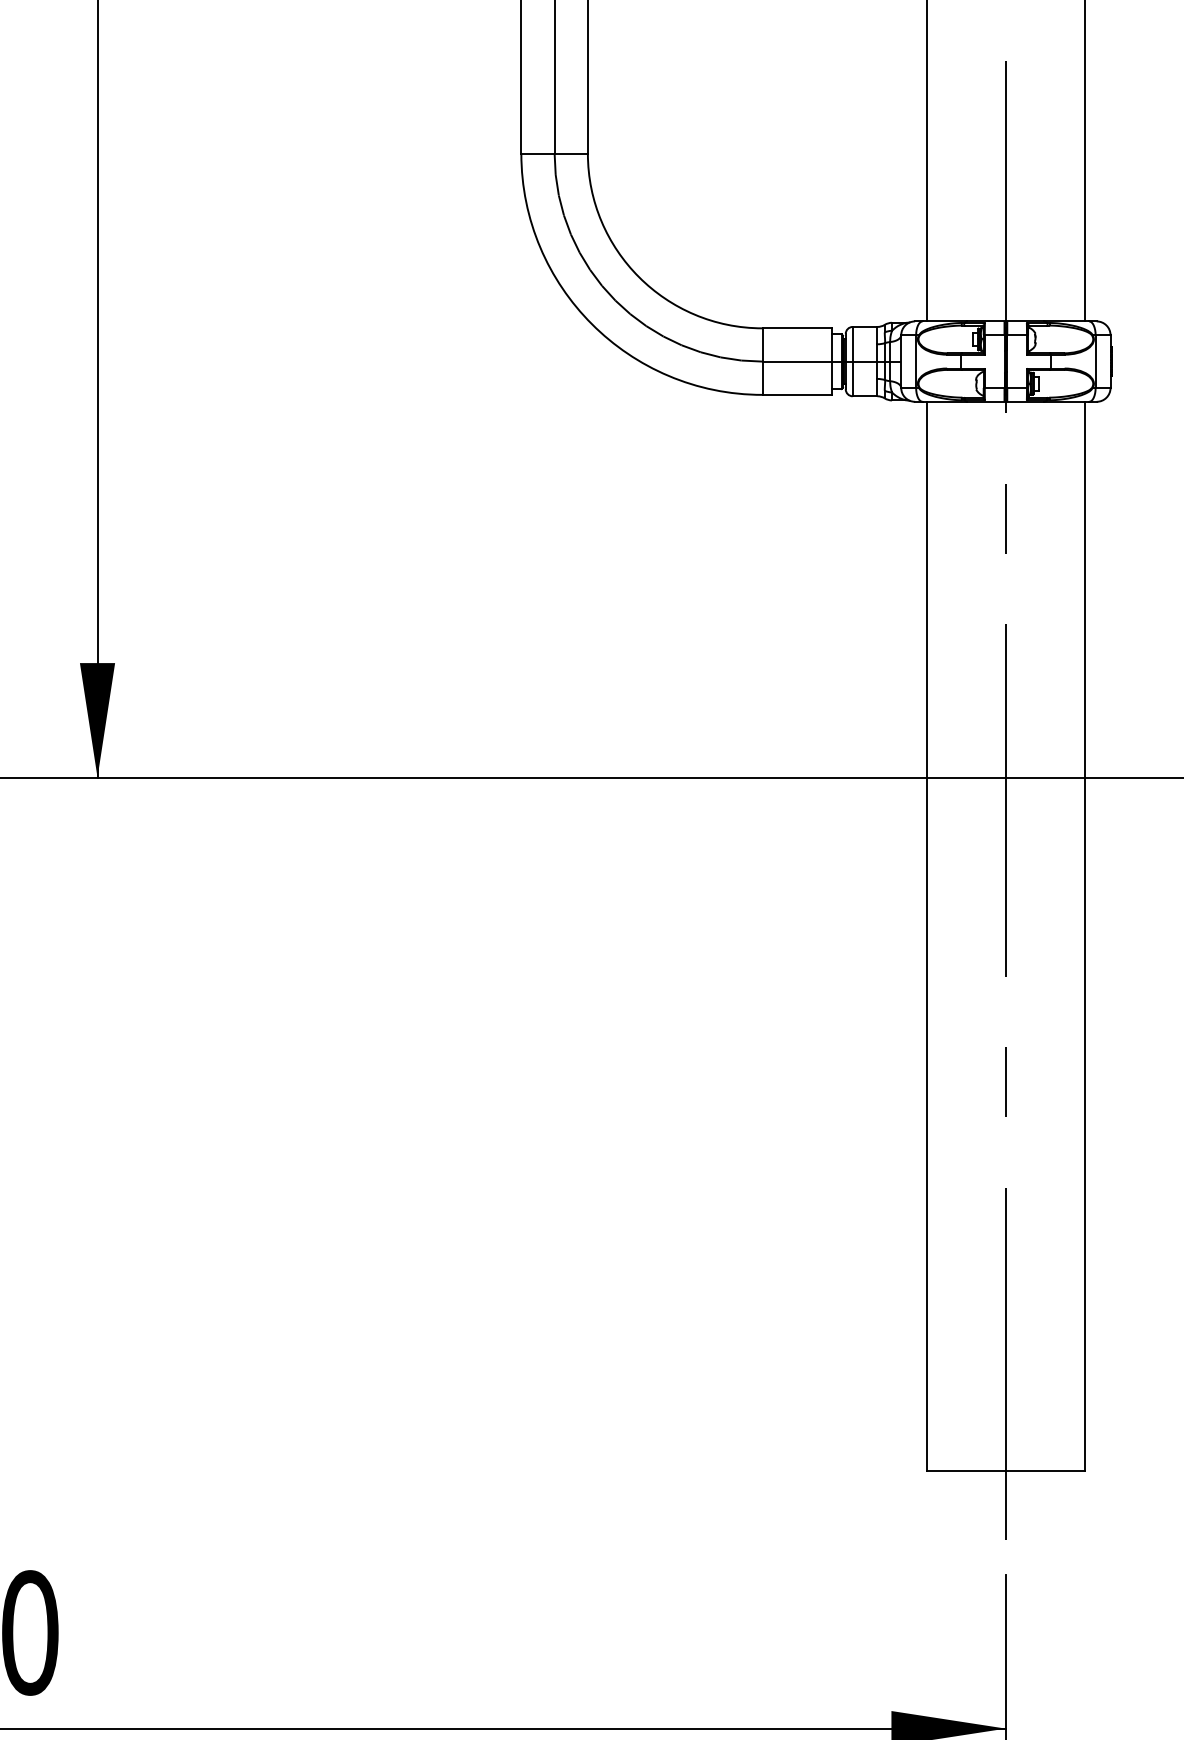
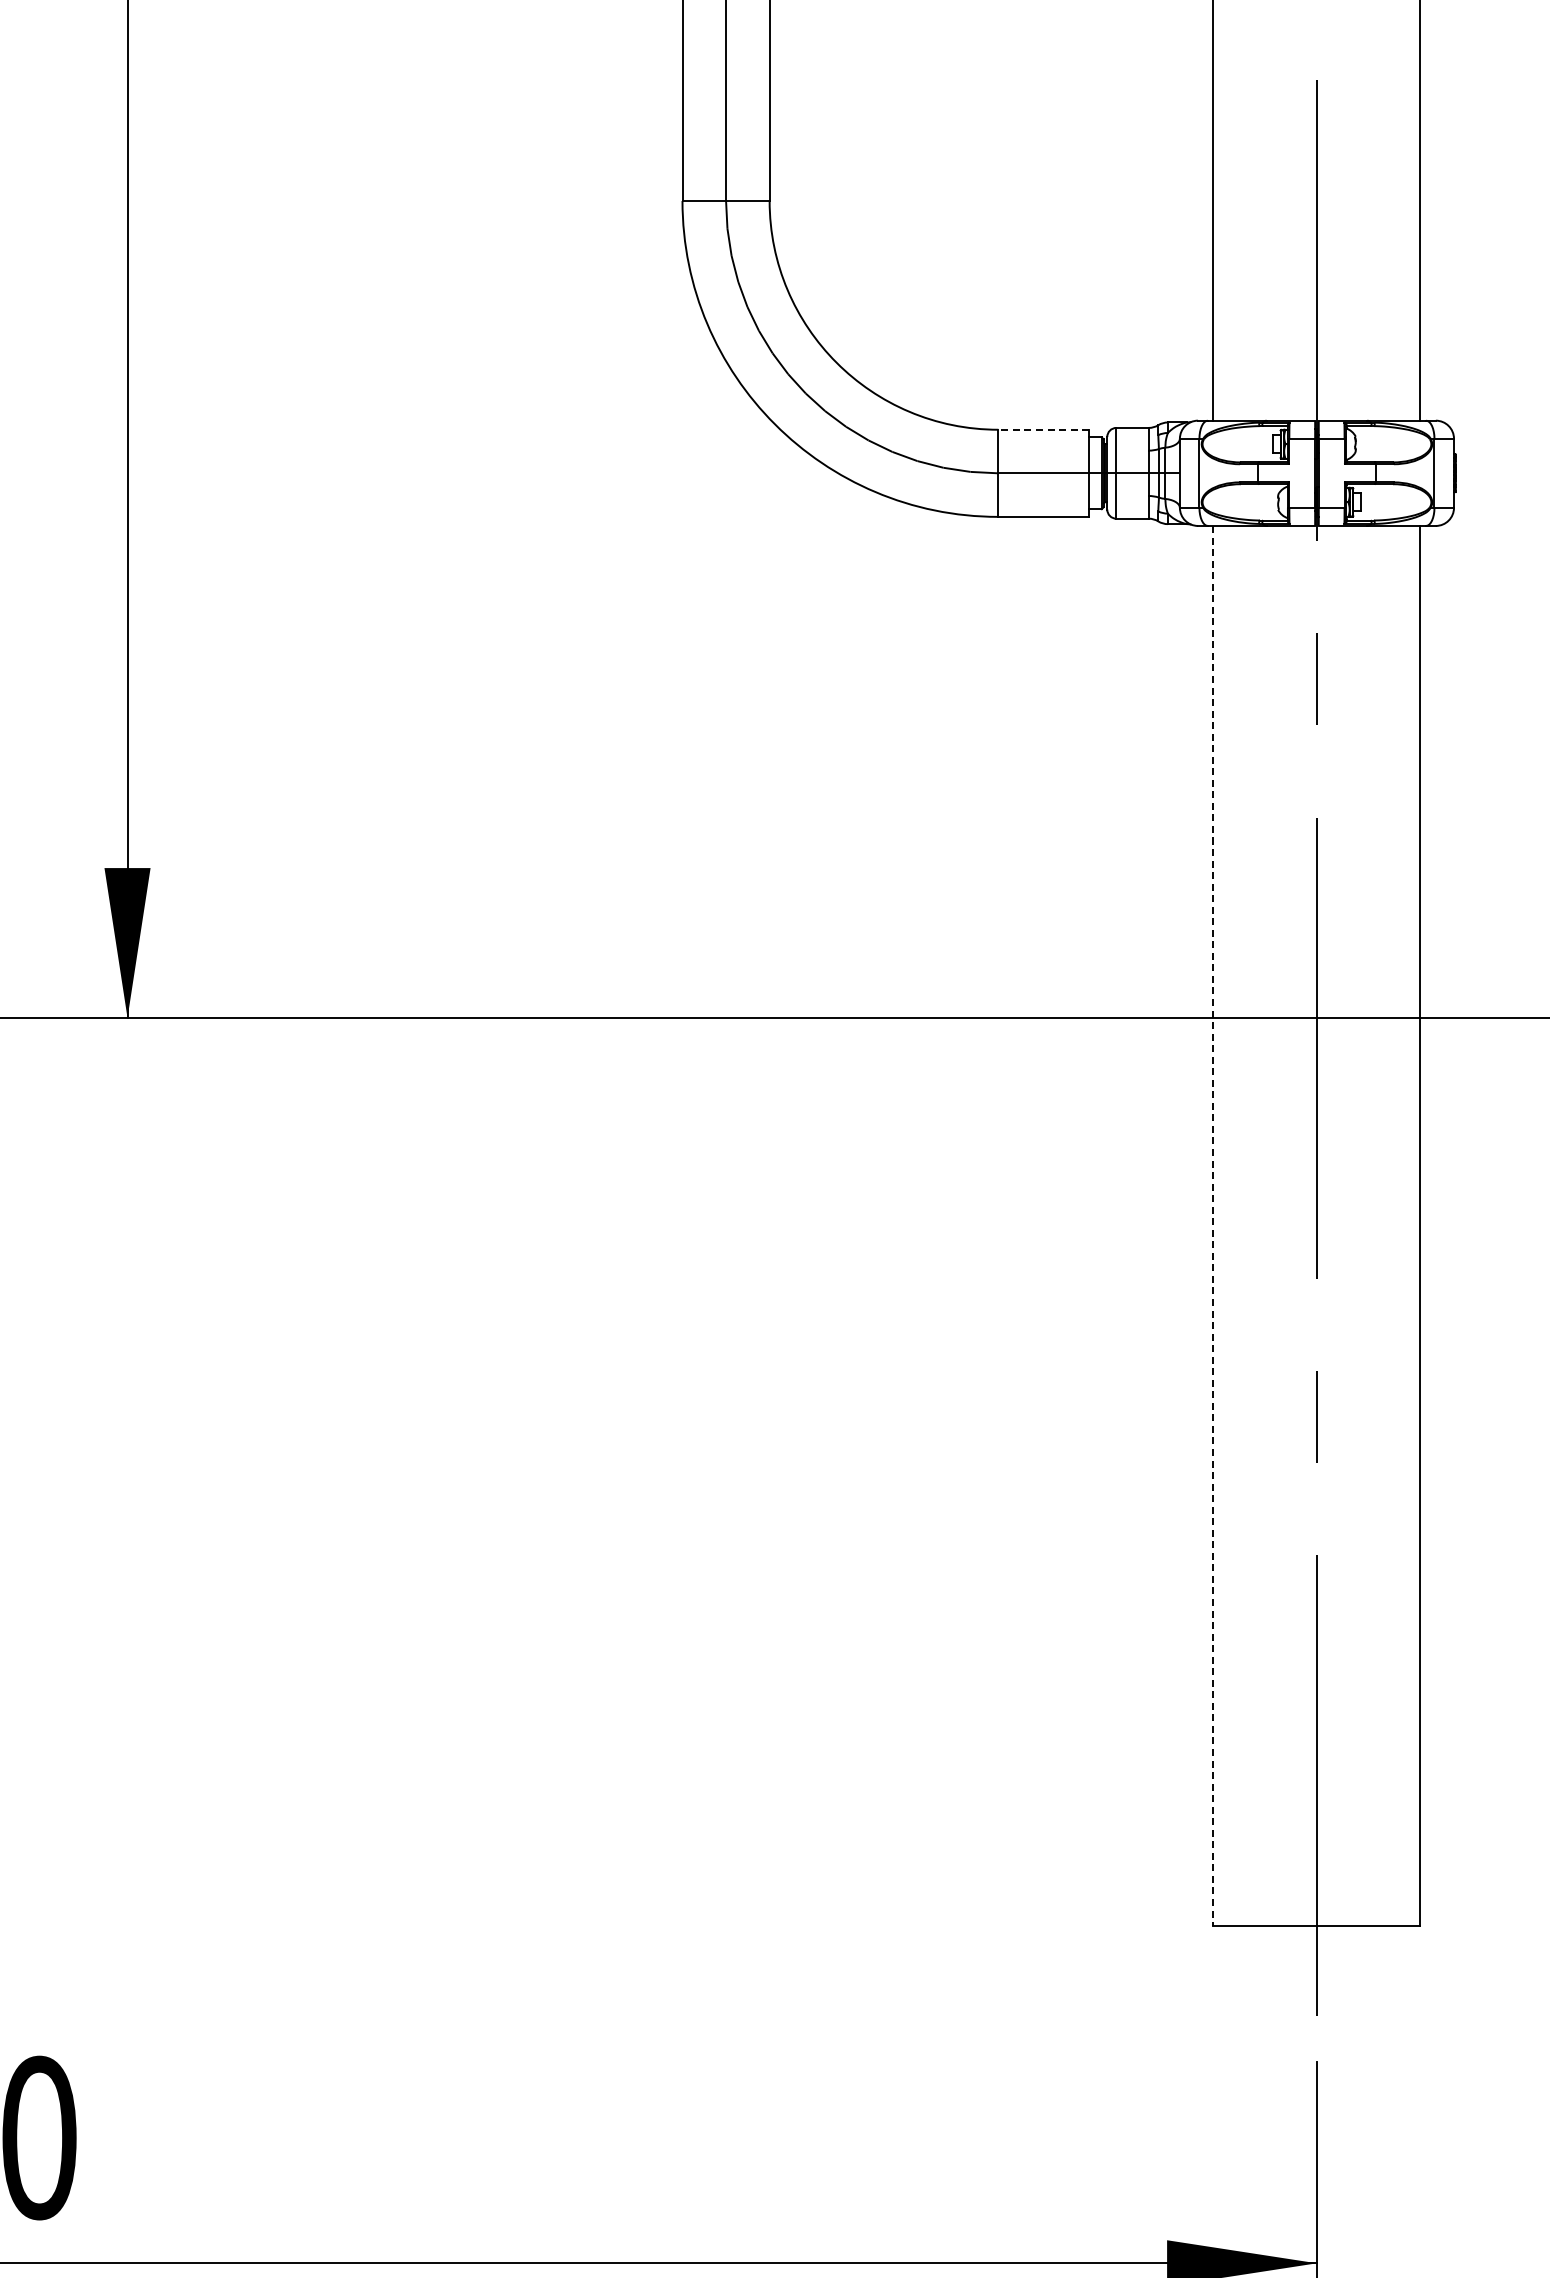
line: (797, 328) -> (1043, 429), solid -> dashed
line: (926, 936) -> (1213, 1225), solid -> dashed

